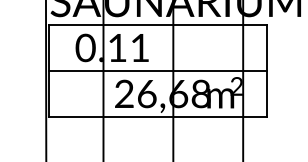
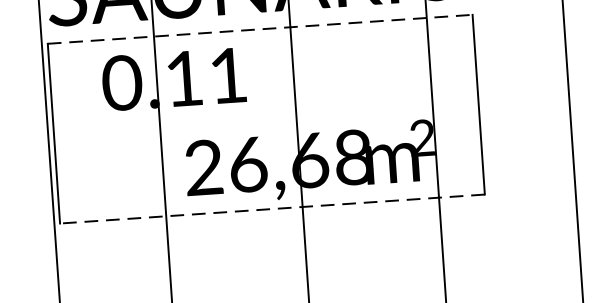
line: (157, 25) -> (259, 29), solid -> dashed
line: (157, 71) -> (265, 119), removed
line: (157, 117) -> (271, 209), solid -> dashed

